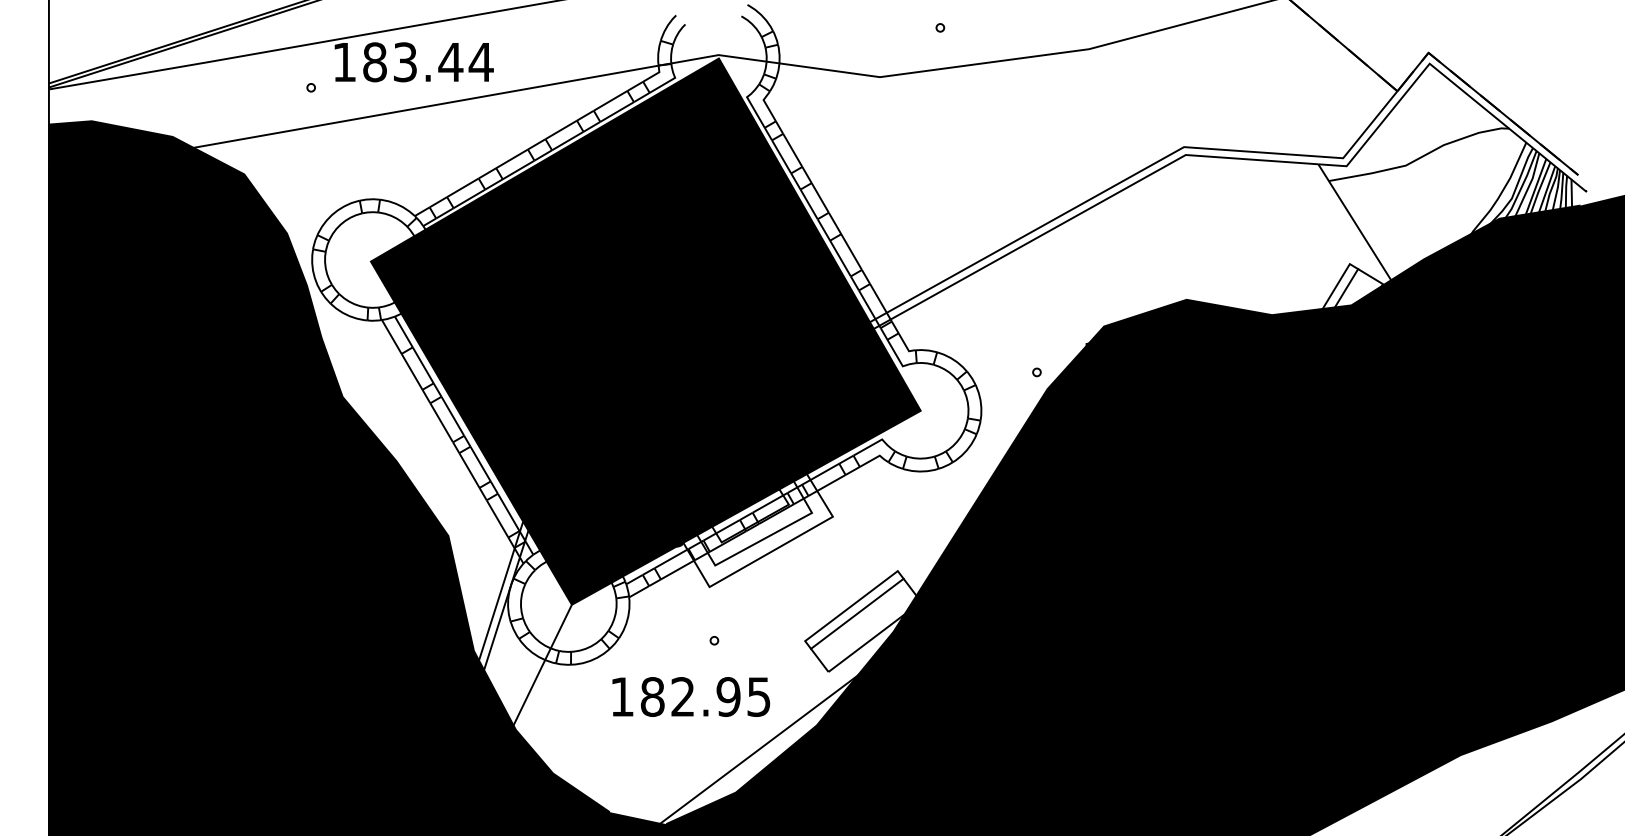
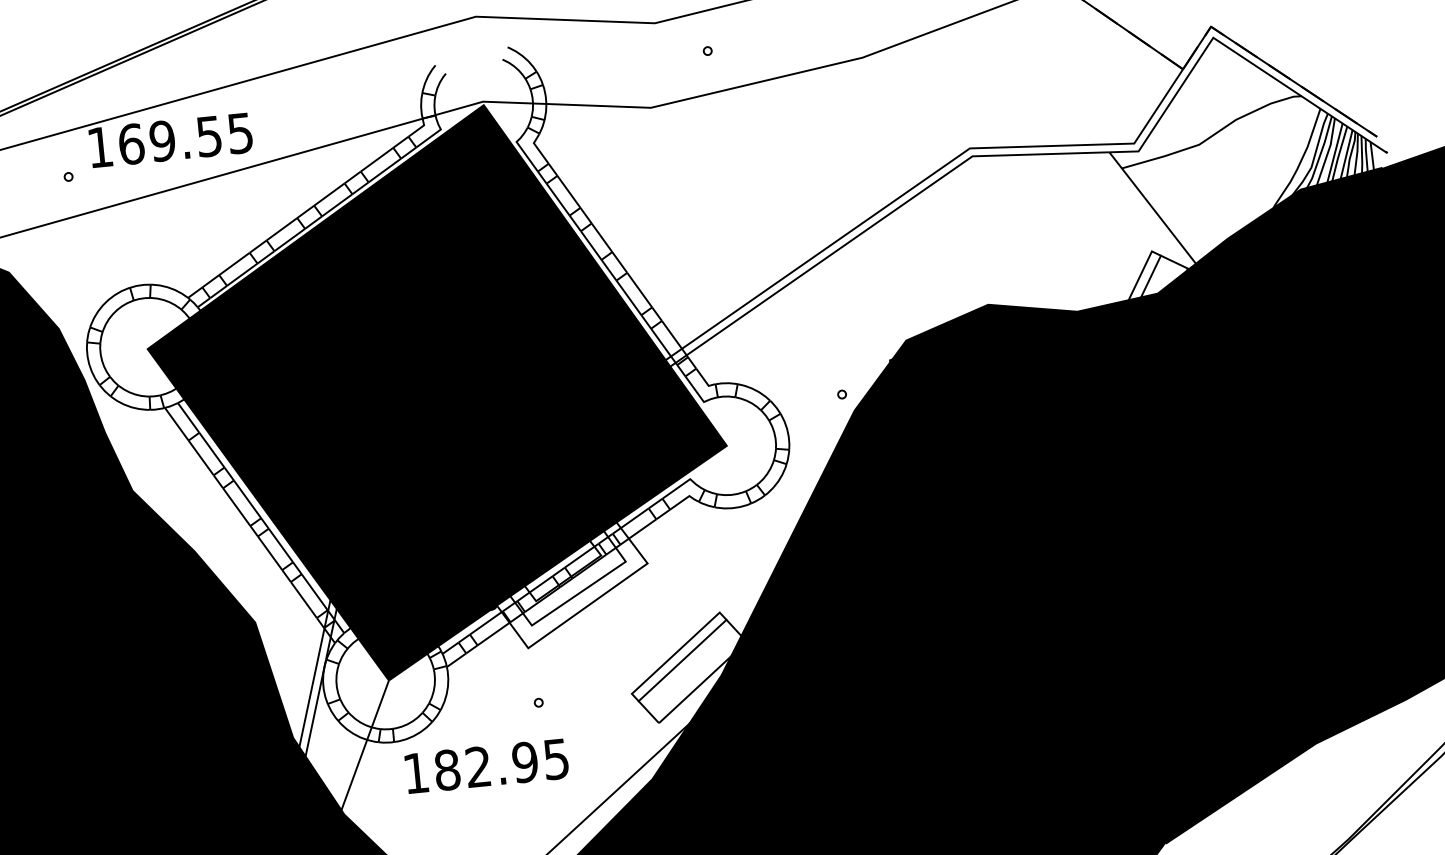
text: (428, 62) -> (186, 138), 183.44 -> 169.55
text: (691, 696) -> (487, 765), moved

